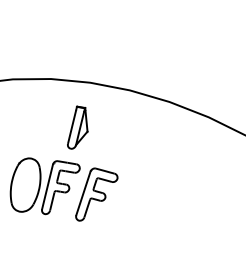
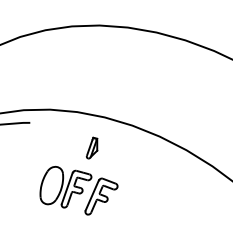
part: (75, 126) -> (91, 147), size x0.7

